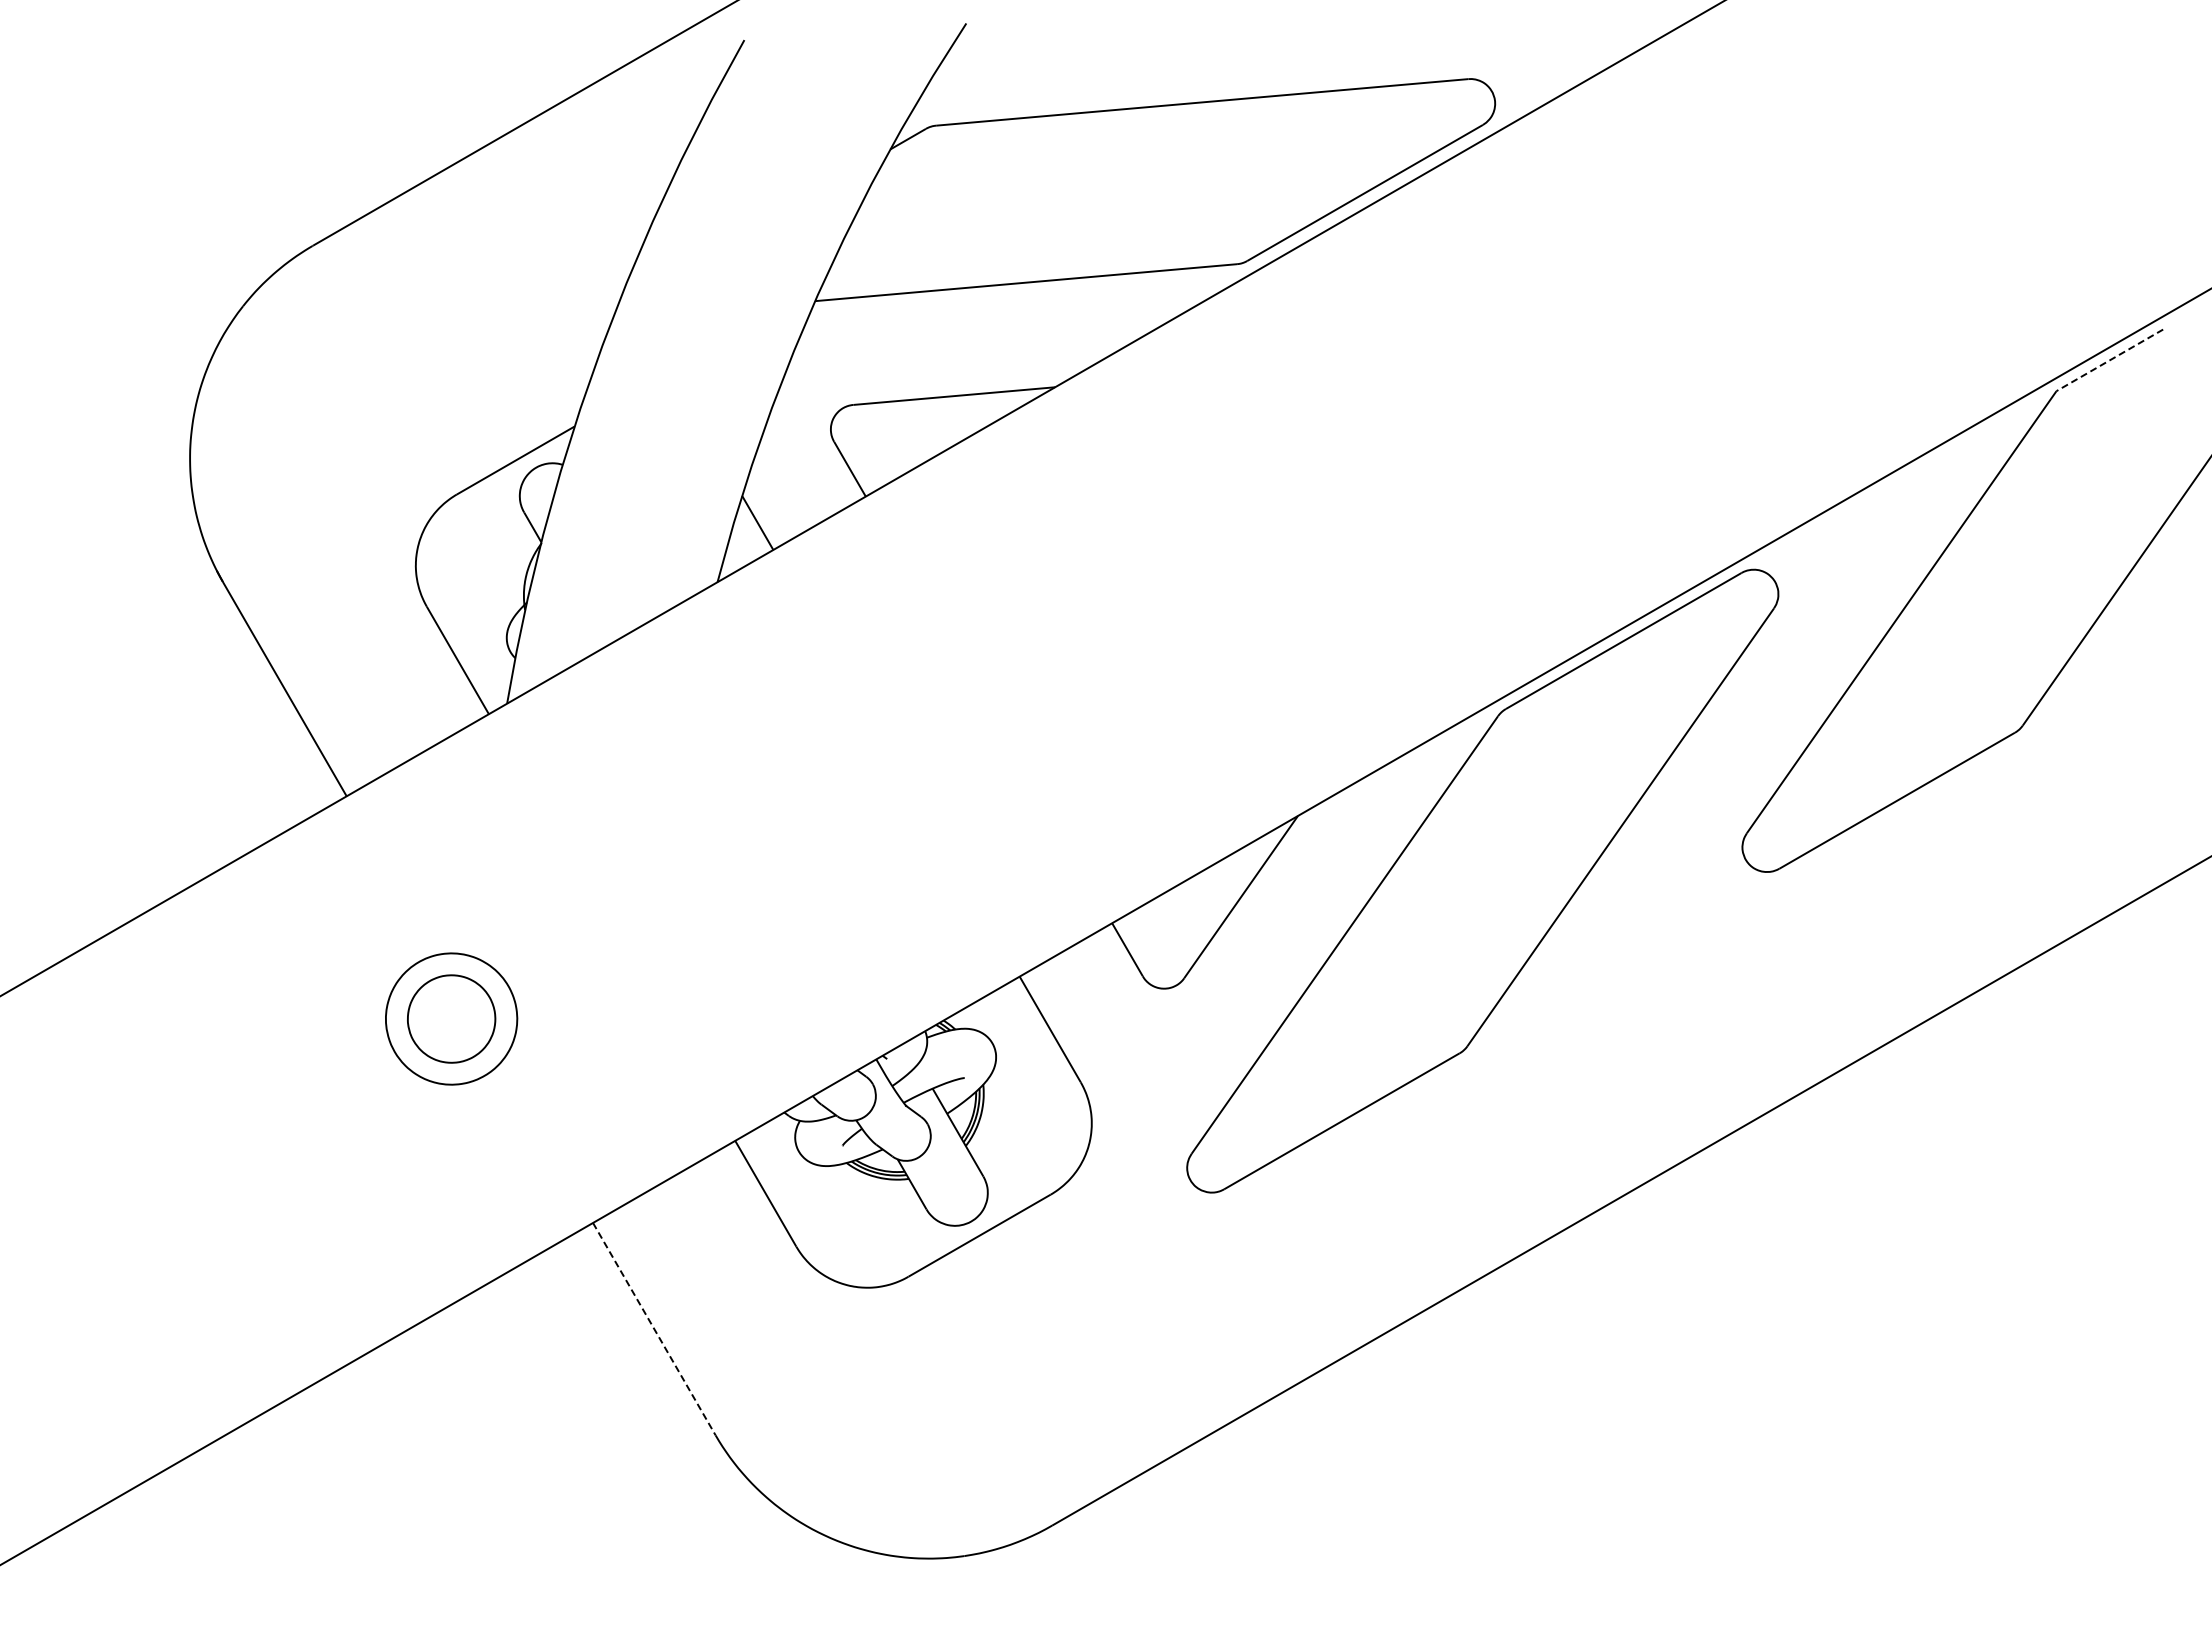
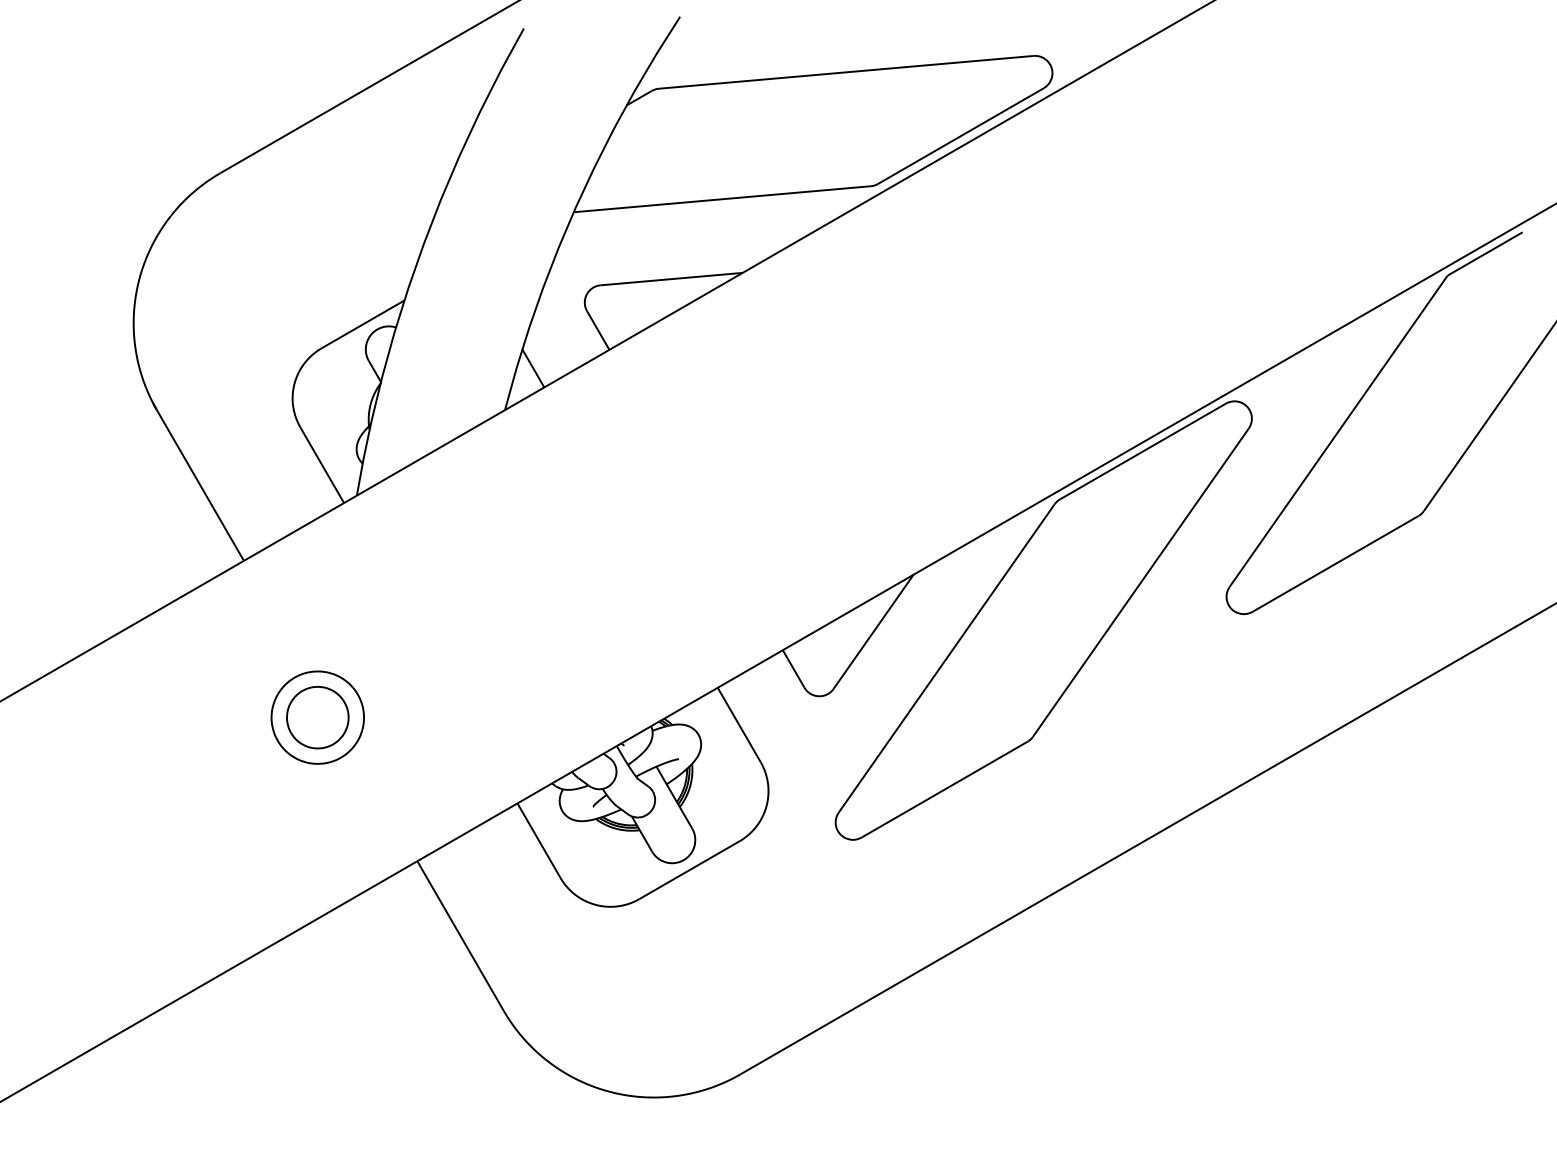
line: (2109, 360) -> (1484, 254), dashed -> solid
line: (654, 1329) -> (460, 936), dashed -> solid

